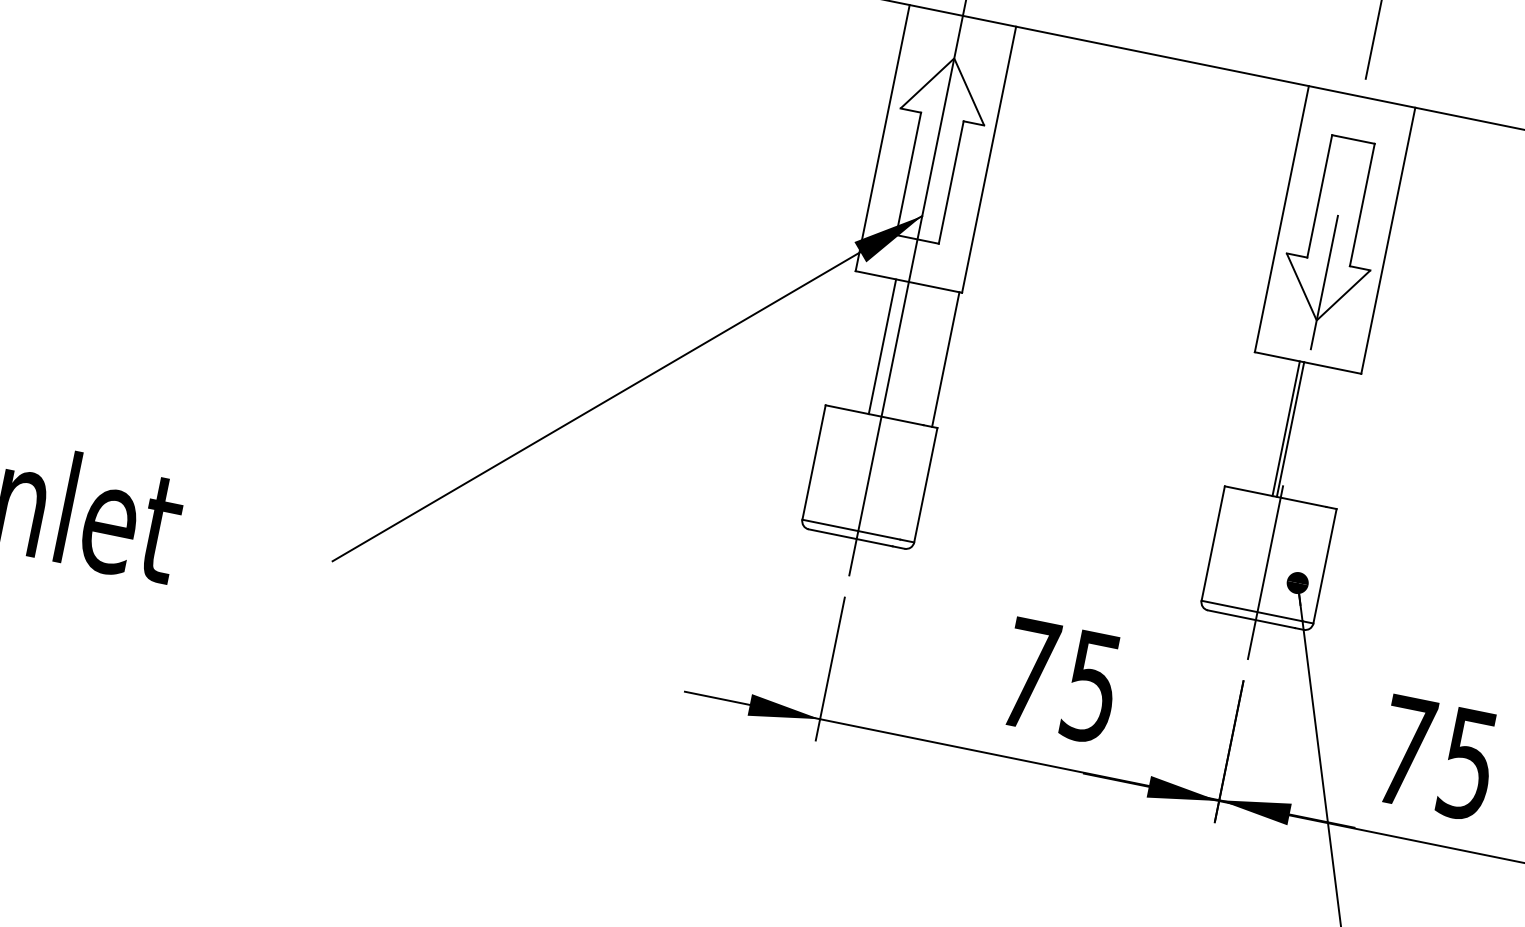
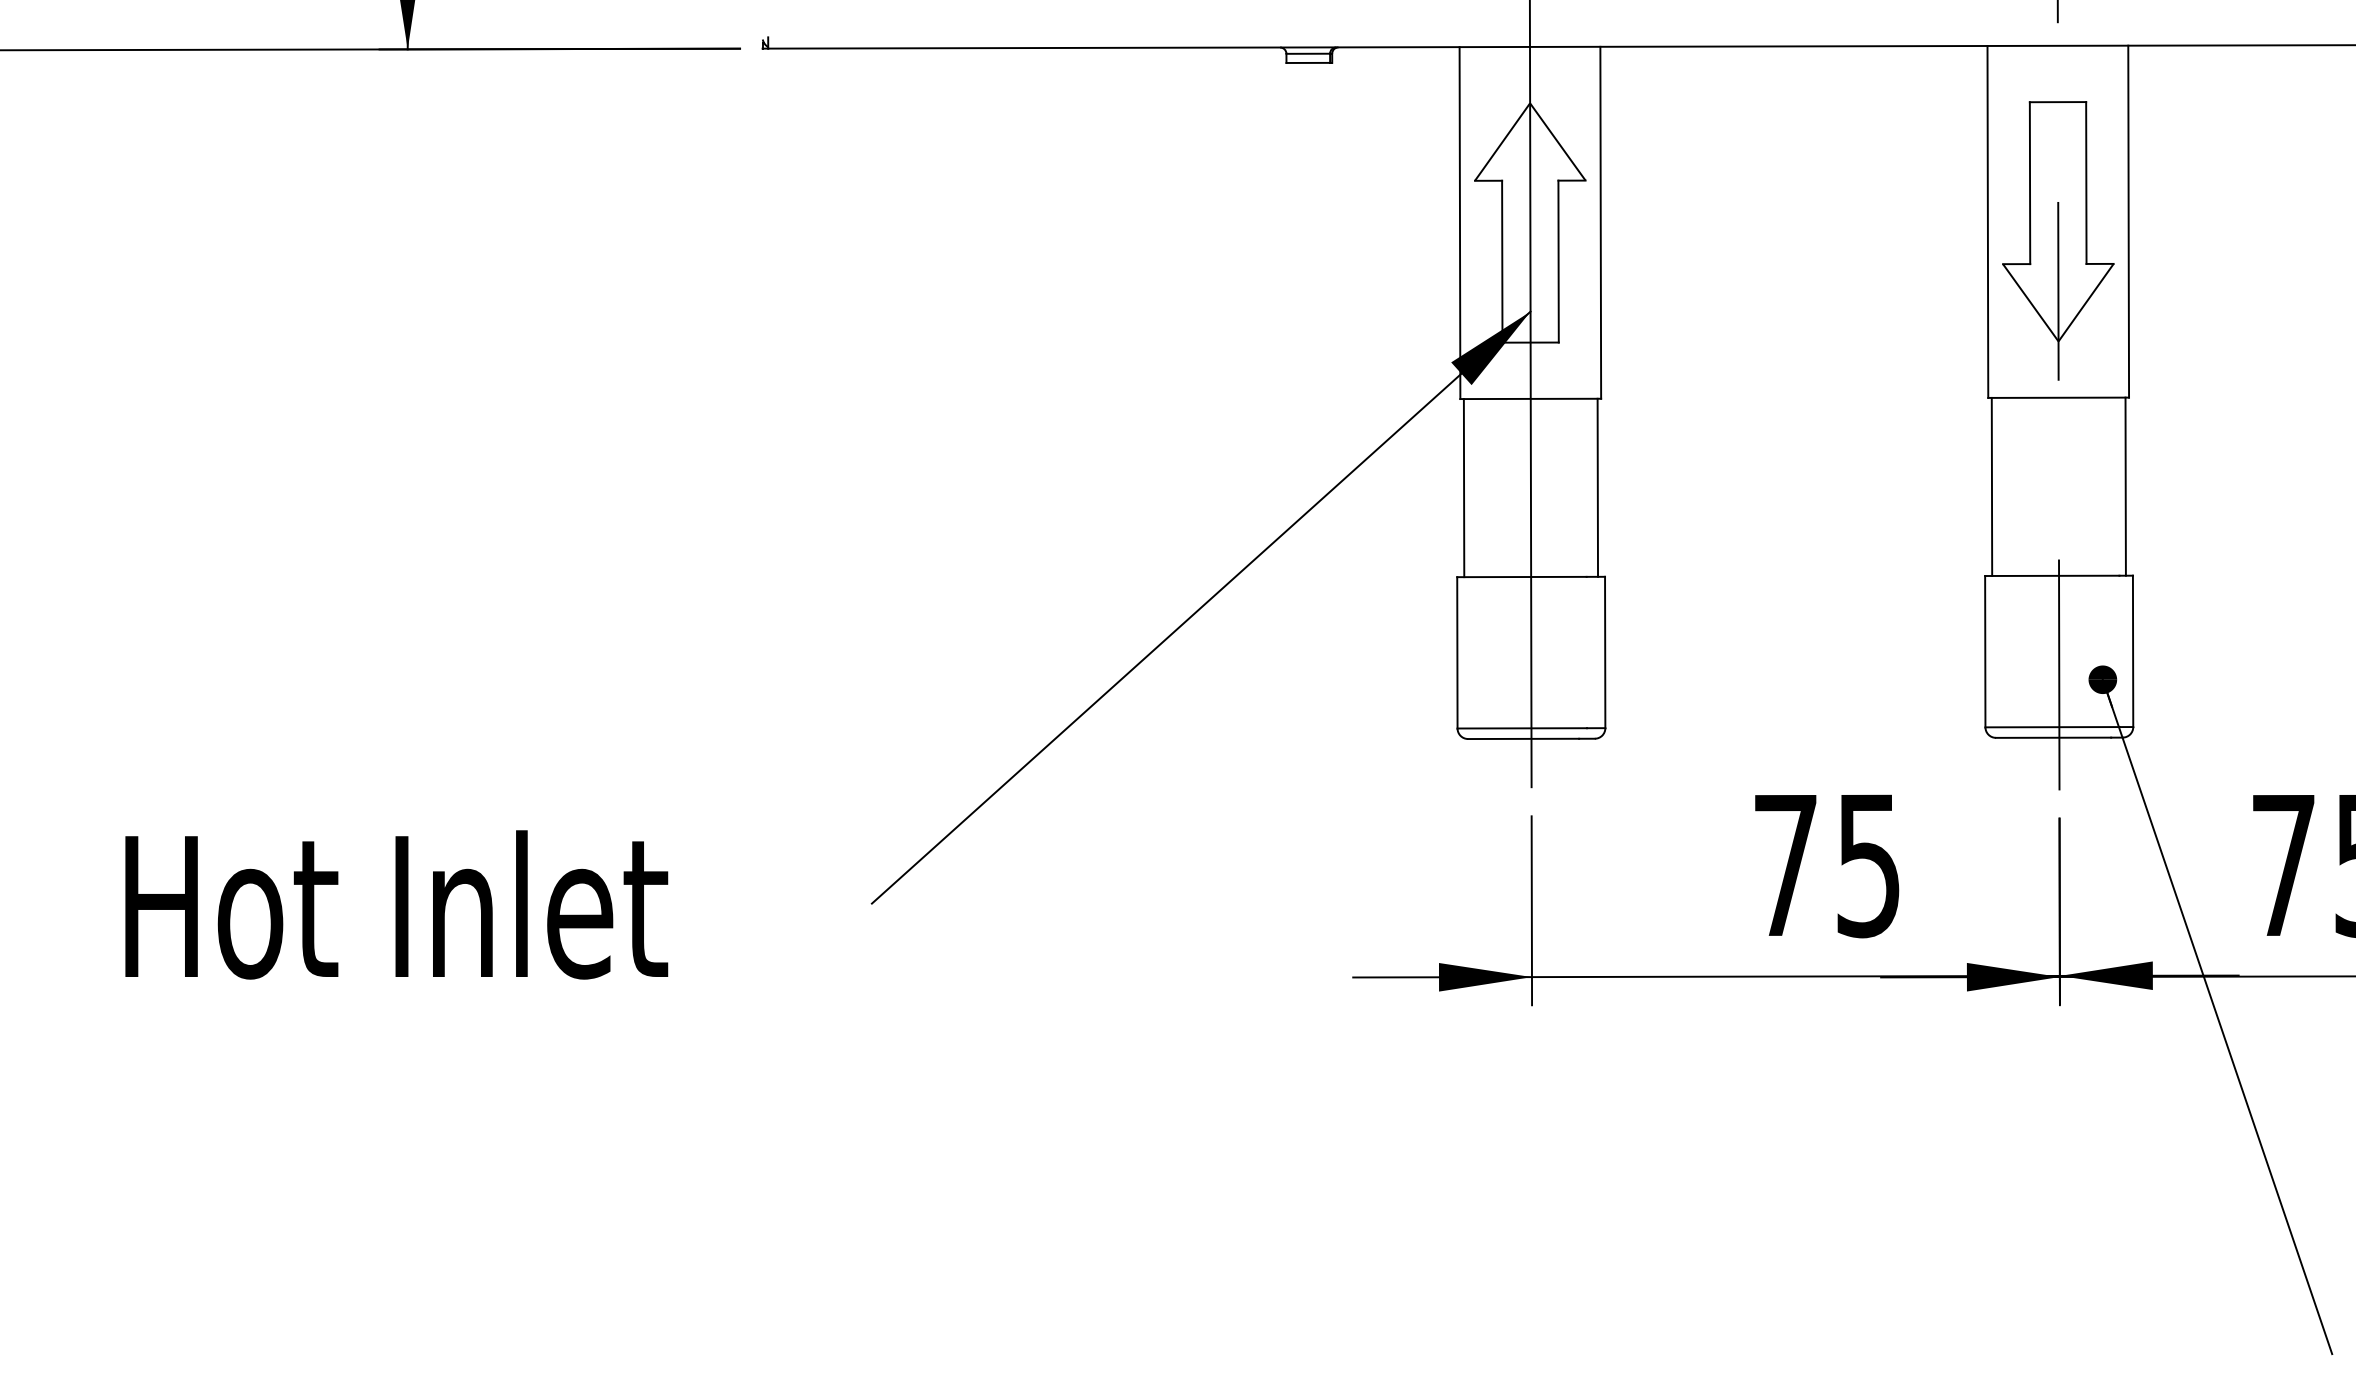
line: (881, 347) -> (1463, 488), moved
line: (1285, 428) -> (1991, 486), moved
line: (1290, 429) -> (2125, 486), moved

